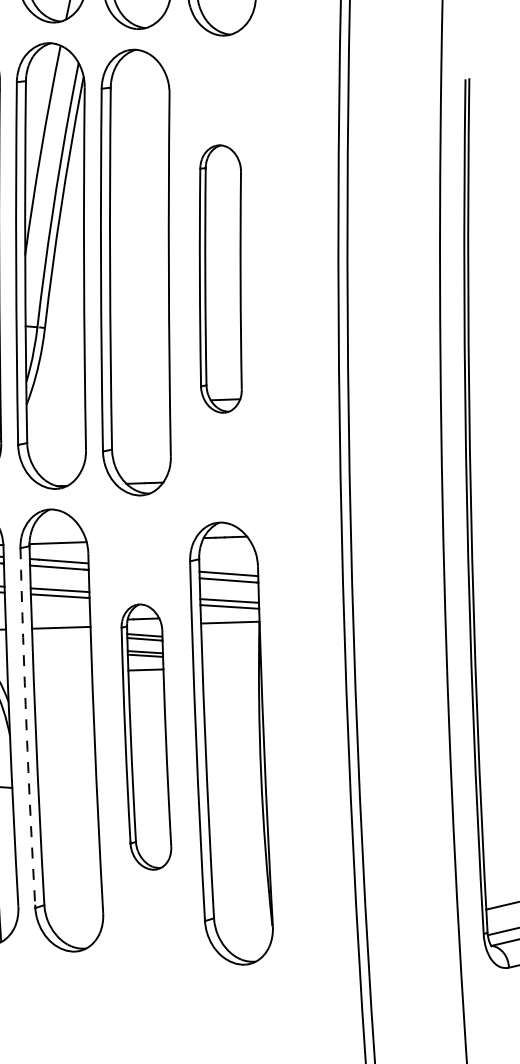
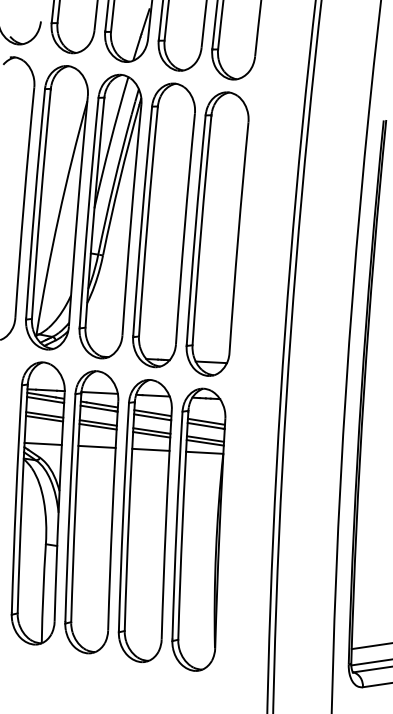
part: (220, 278) -> (217, 233), size x1.67
arc: (26, 727) -> (69, 508), dashed -> solid
part: (145, 736) -> (144, 520), size x1.67

